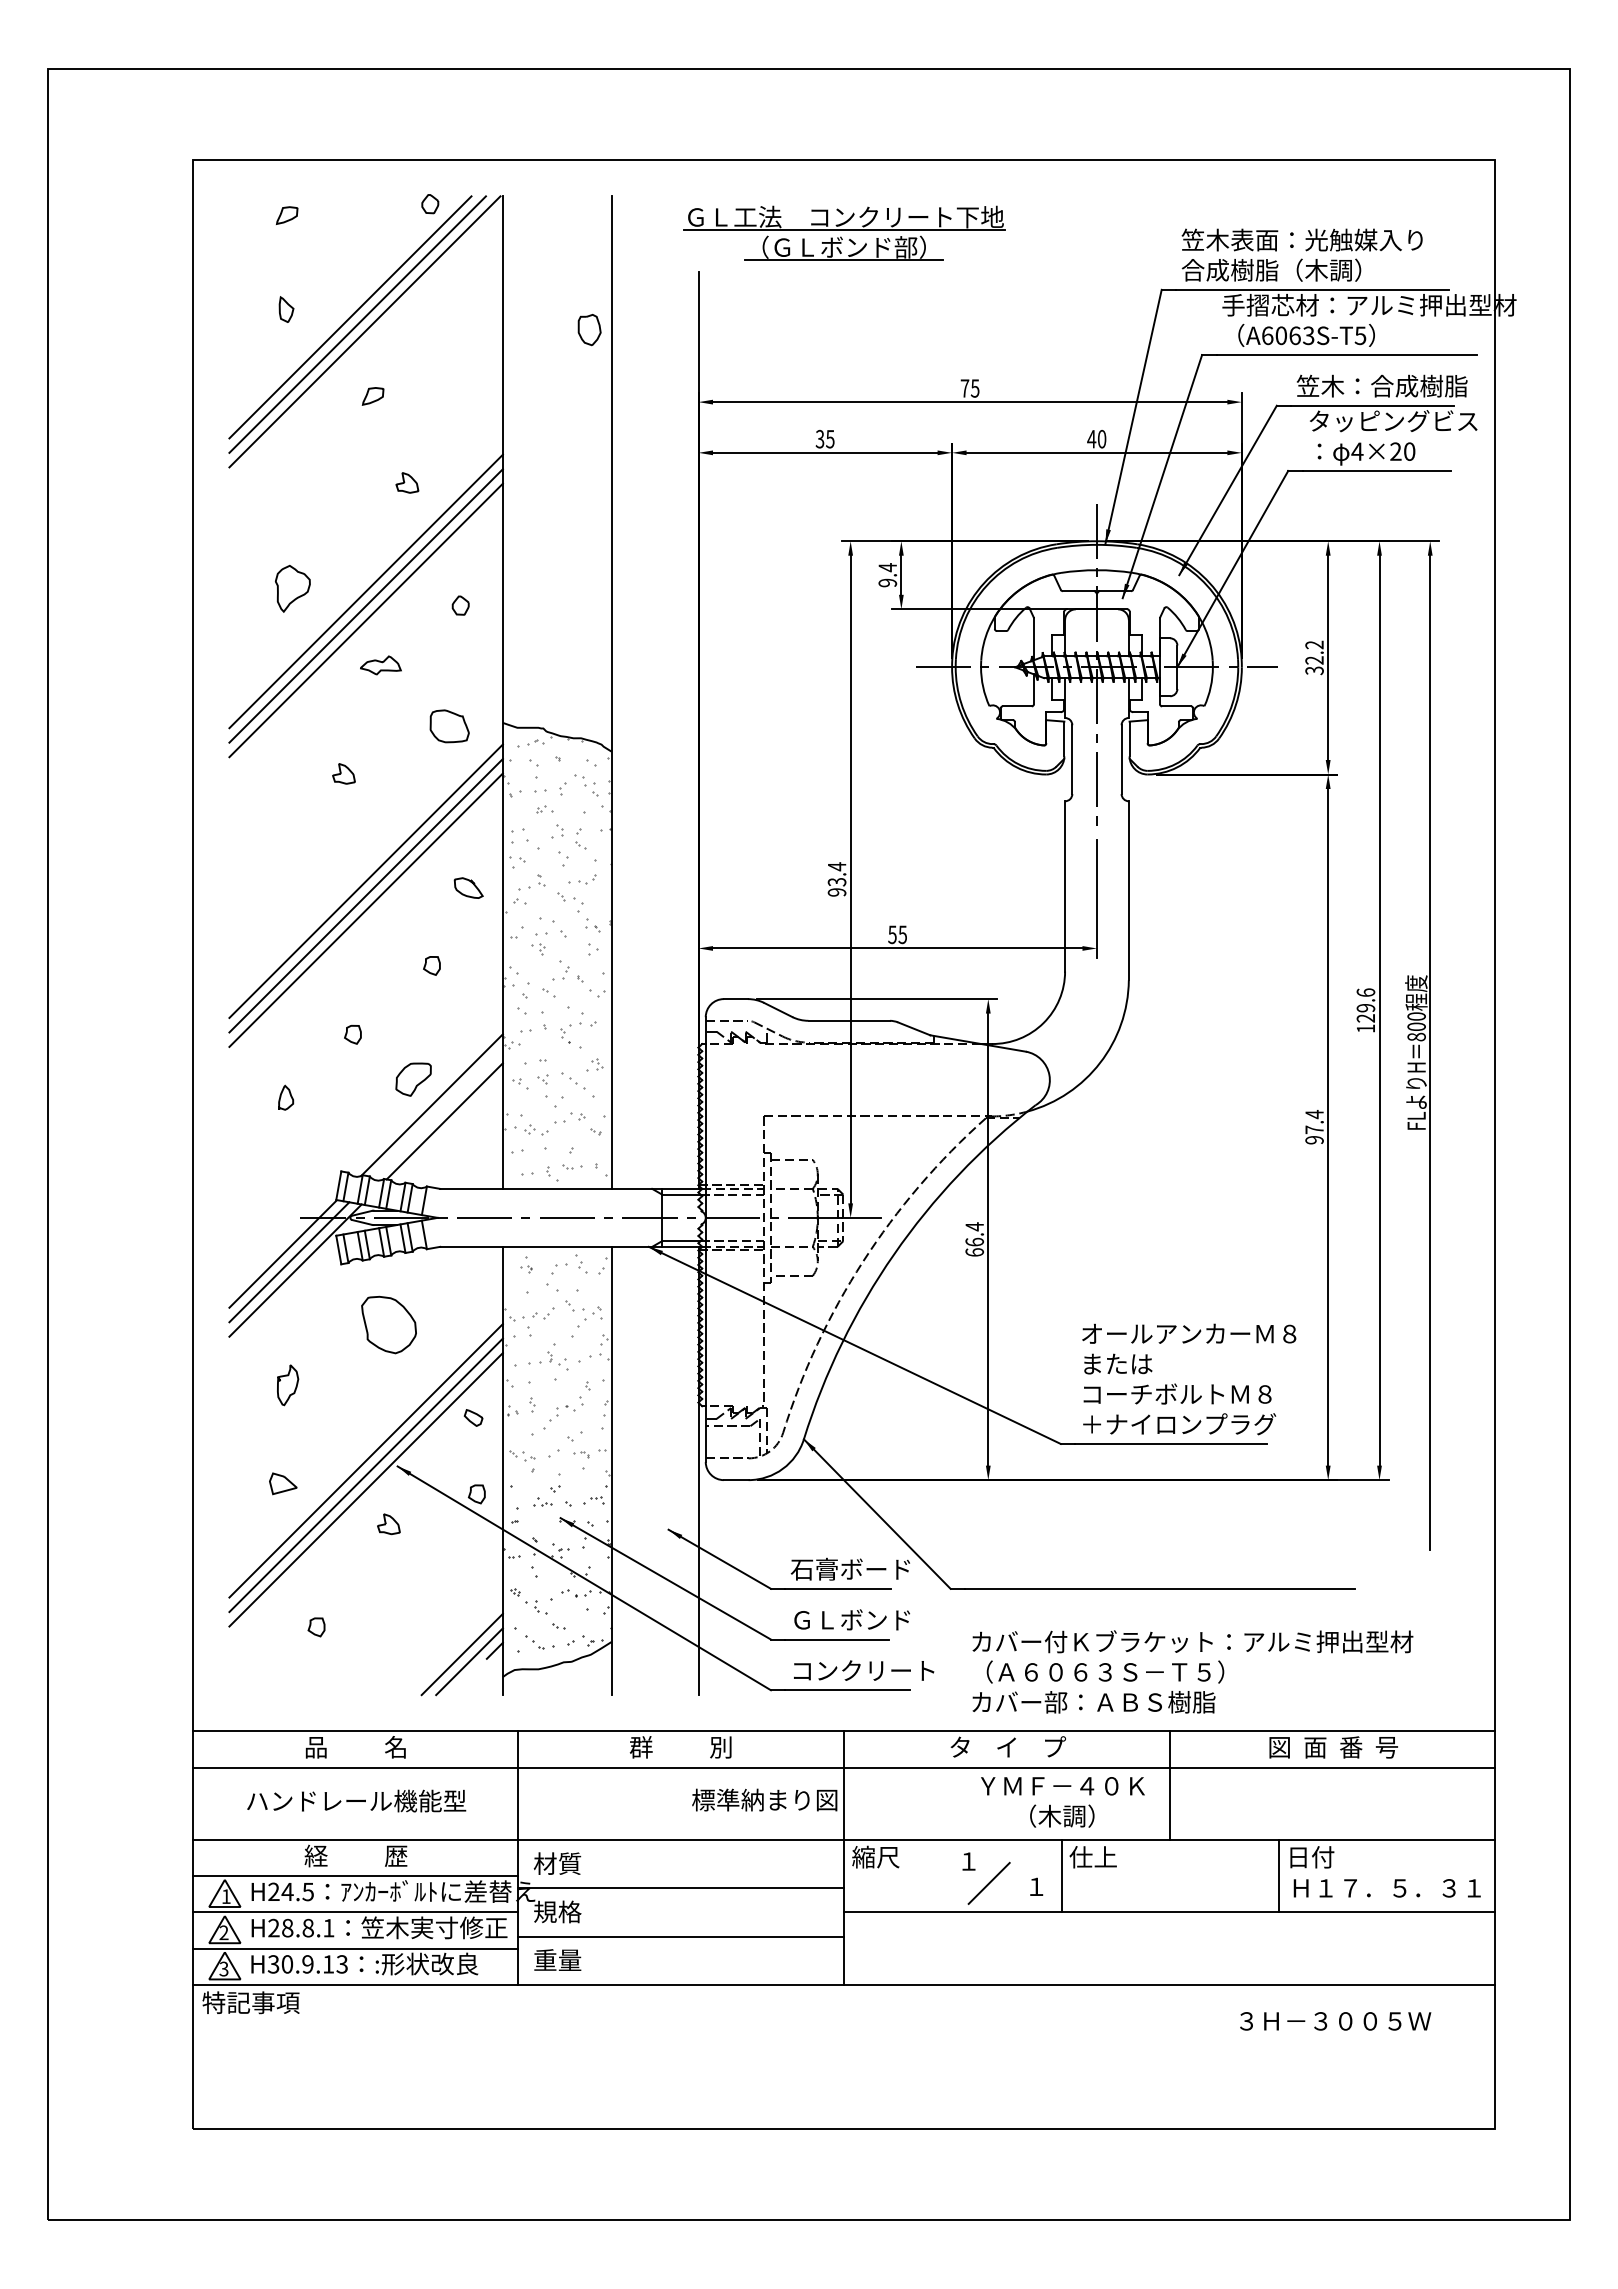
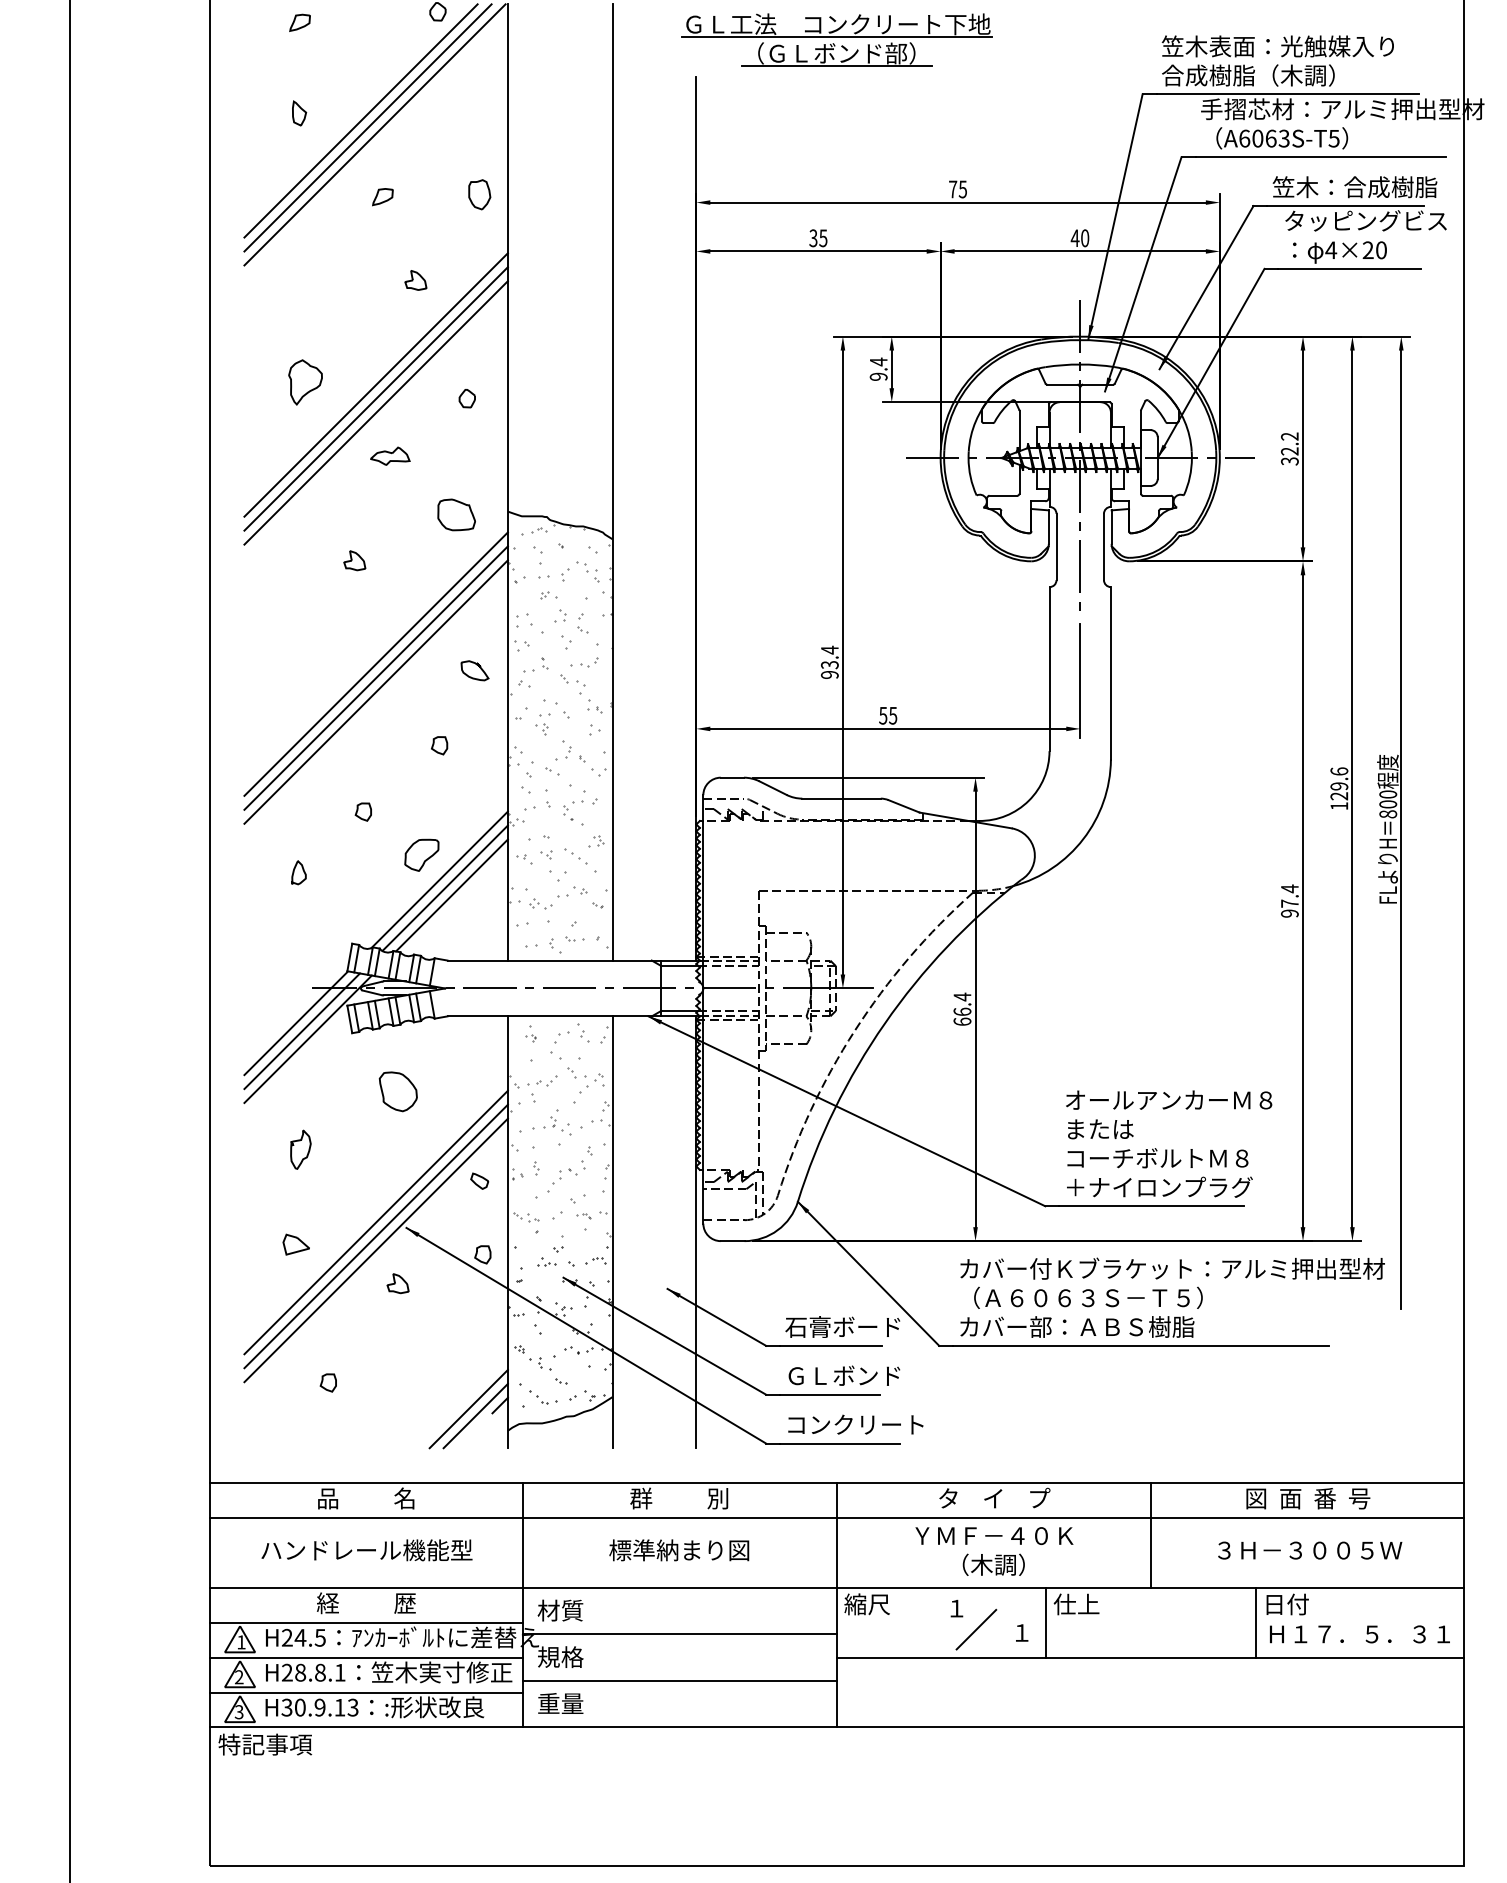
part: (589, 330) -> (479, 195), moved
line: (437, 1113) -> (444, 887), added
part: (389, 1325) -> (398, 1092), size x0.71
text: (1192, 1671) -> (1172, 1297), moved
text: (764, 1799) -> (679, 1549), moved
text: (1062, 1802) -> (994, 1551), moved
text: (1335, 2021) -> (1310, 1550), moved

